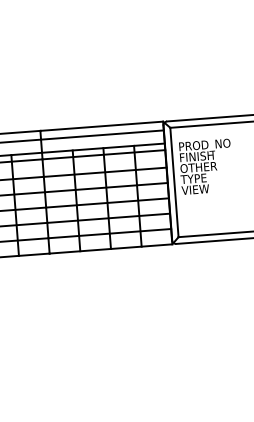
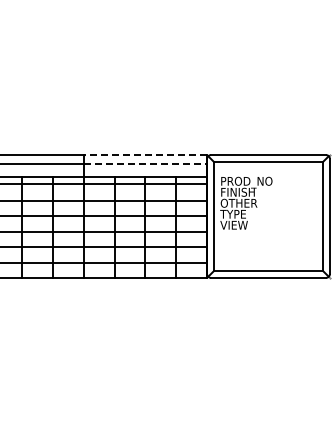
line: (101, 125) -> (145, 154), solid -> dashed
line: (102, 134) -> (145, 163), solid -> dashed

